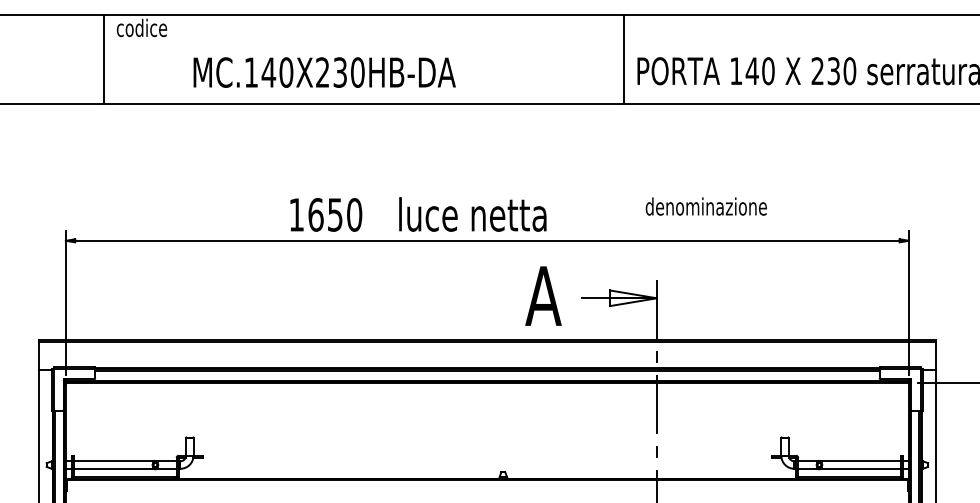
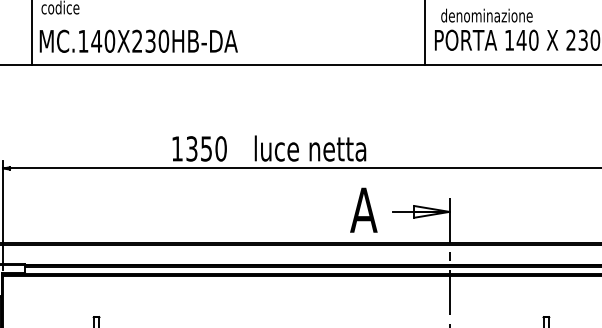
text: (324, 72) -> (138, 41), moved
text: (705, 206) -> (486, 15), moved
text: (315, 214) -> (191, 148), 1650 -> 1350

